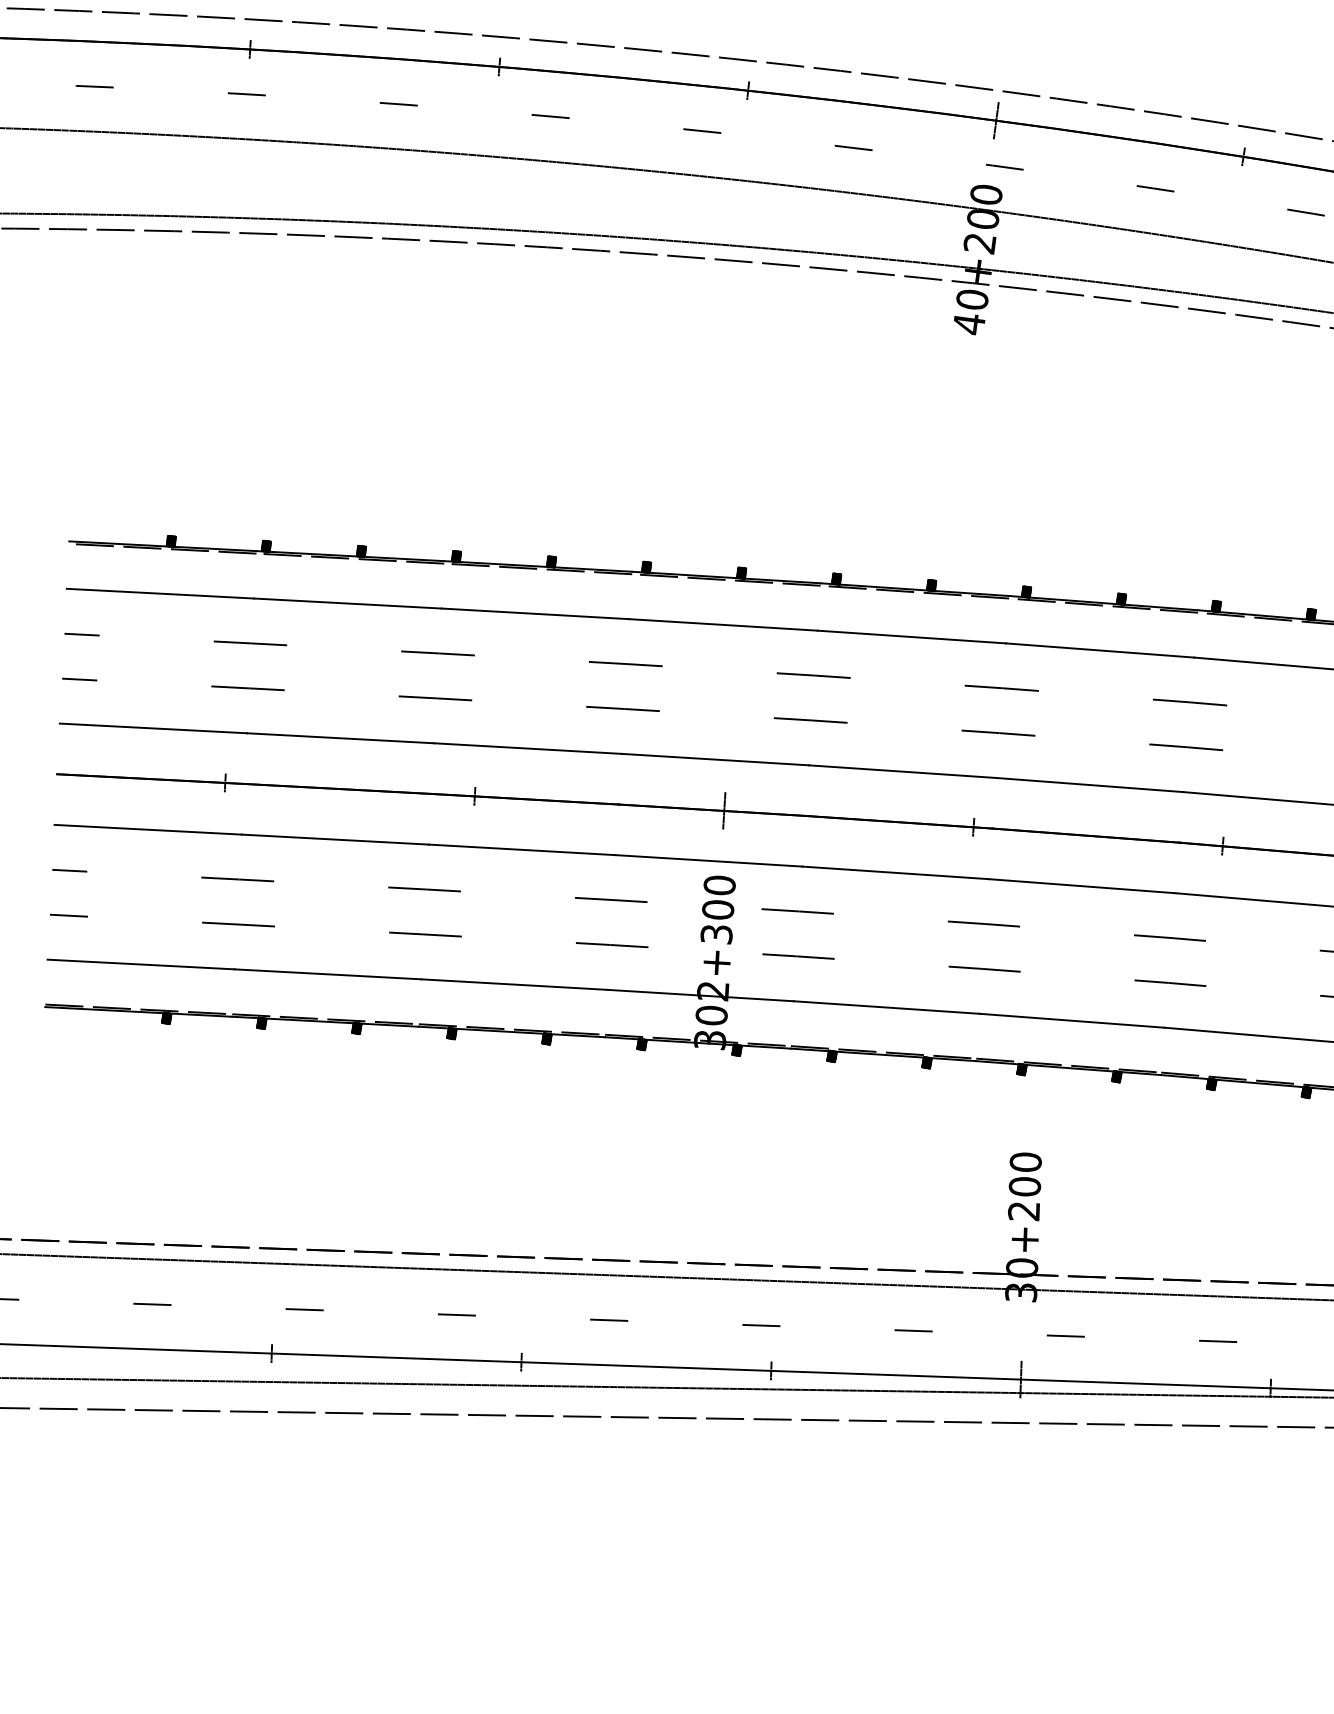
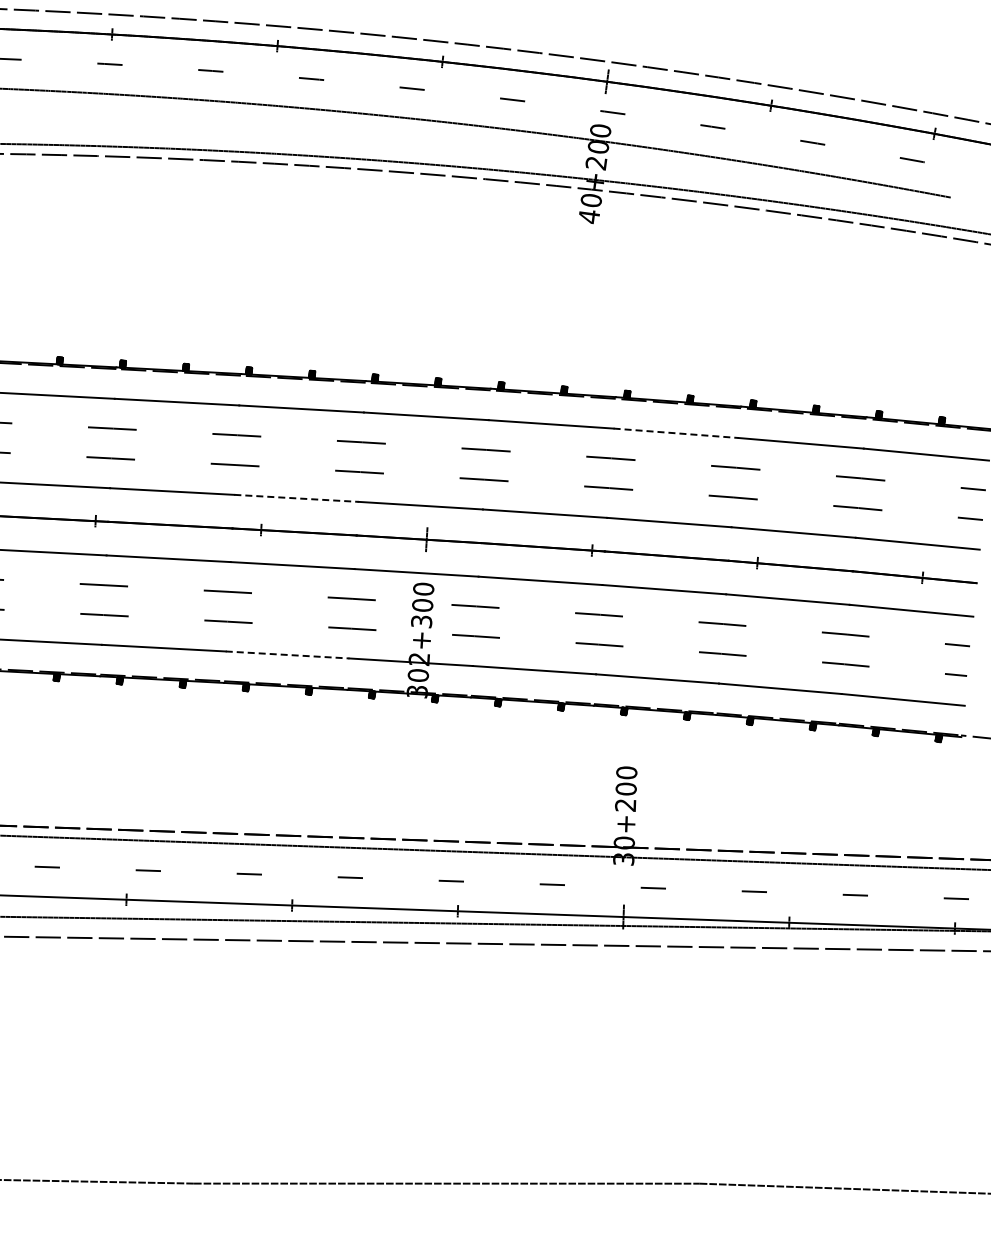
line: (1100, 650) -> (676, 433), solid -> dashed
line: (527, 748) -> (296, 498), solid -> dashed
line: (514, 983) -> (287, 654), solid -> dashed

